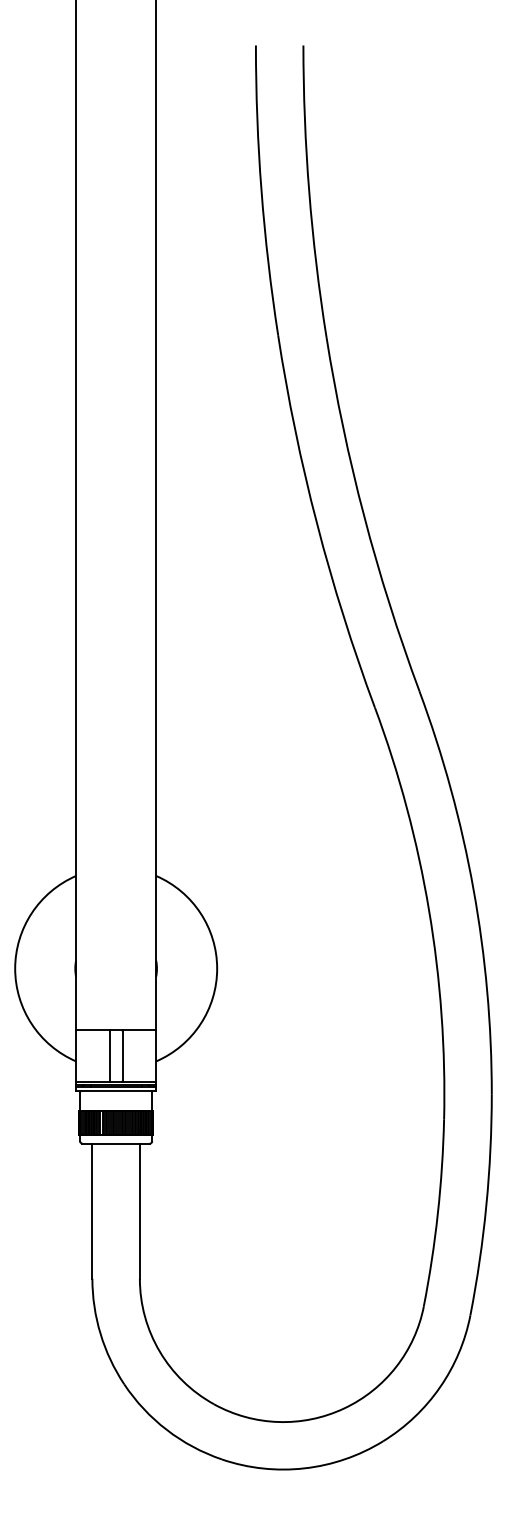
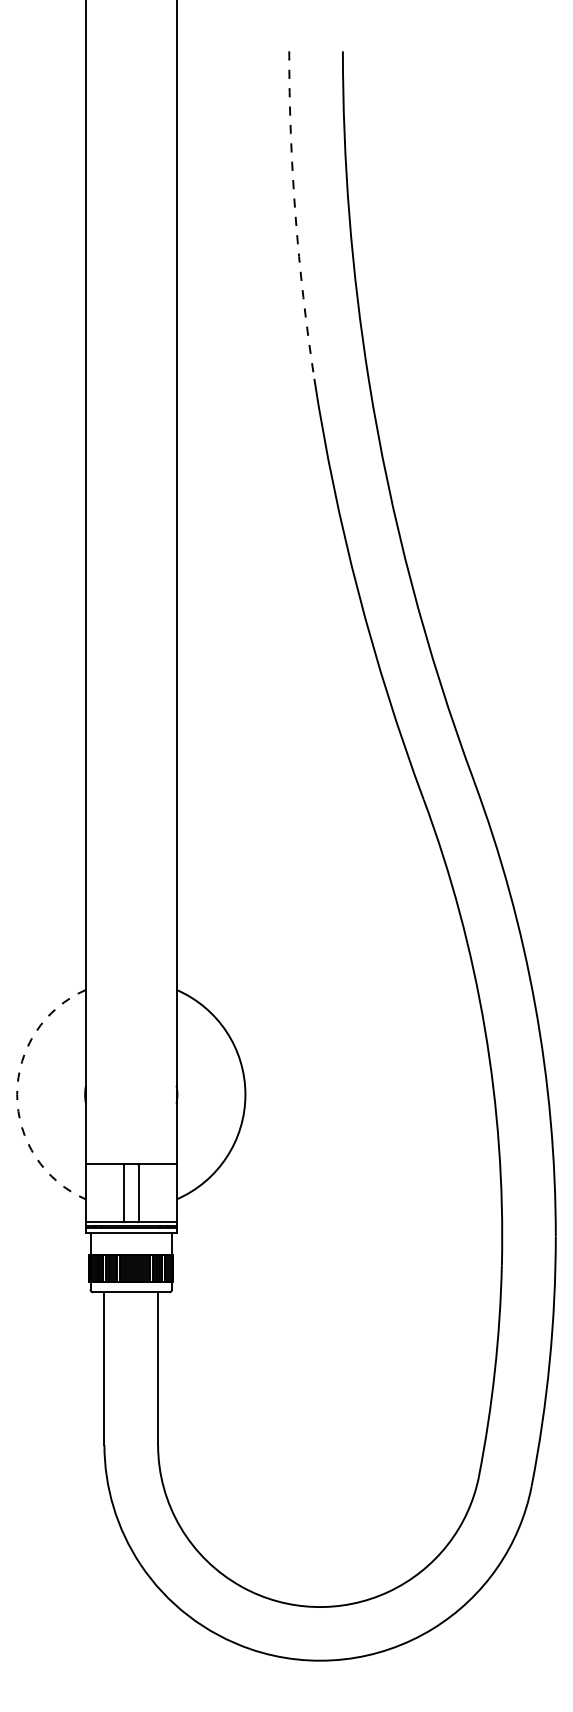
arc: (261, 190) -> (295, 215), solid -> dashed
arc: (15, 968) -> (17, 1094), solid -> dashed

